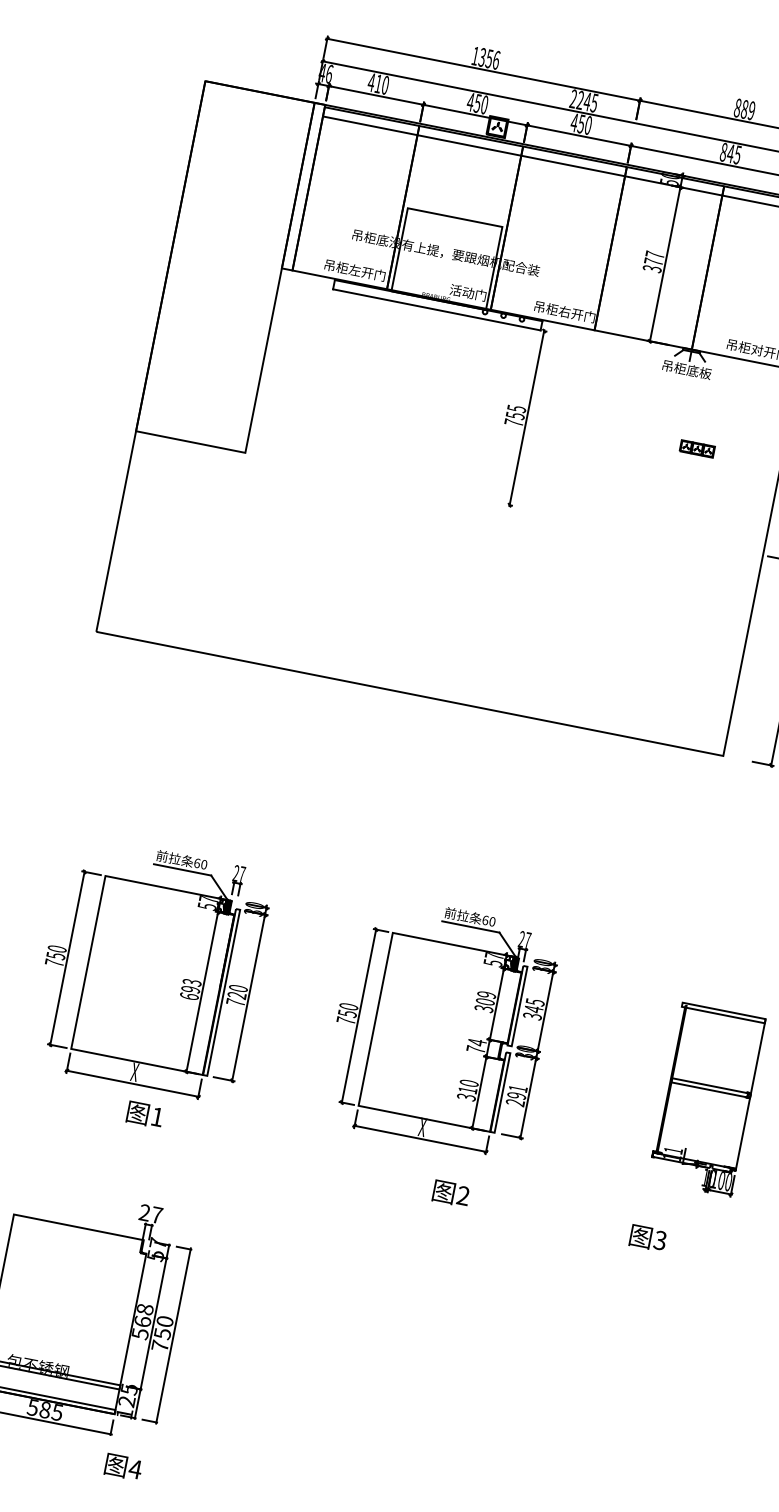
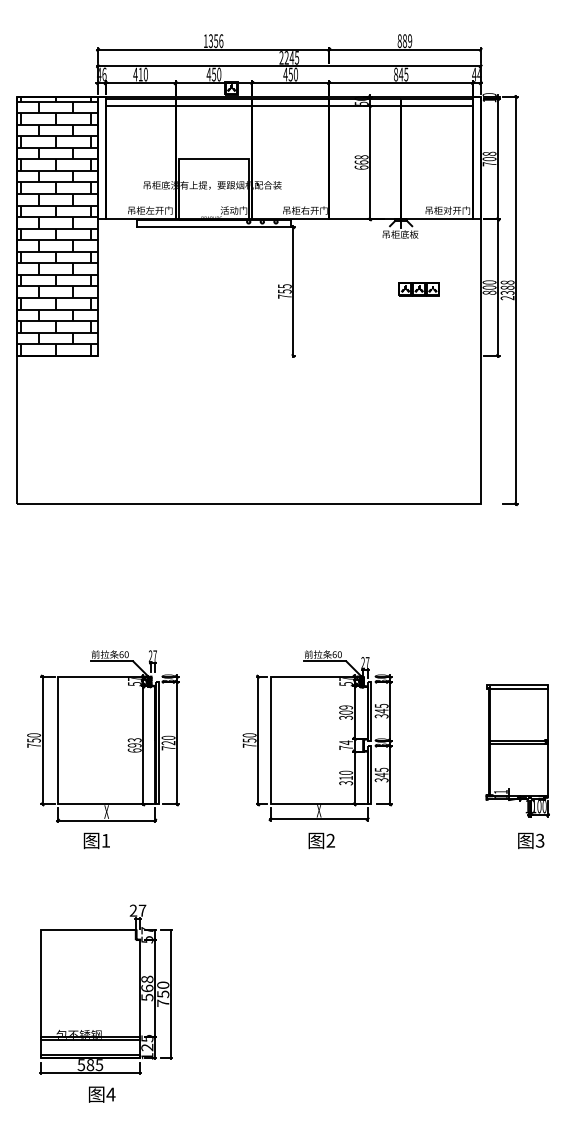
text: (653, 261) -> (361, 162), 377 -> 668
hatch: (225, 267) -> (57, 226), added
part: (696, 448) -> (418, 289), size x1.67
text: (516, 1094) -> (381, 774), 291 -> 345
text: (144, 1114) -> (96, 840), moved
text: (450, 1193) -> (321, 840), moved
text: (648, 1237) -> (531, 840), moved
text: (123, 1466) -> (102, 1094), moved

